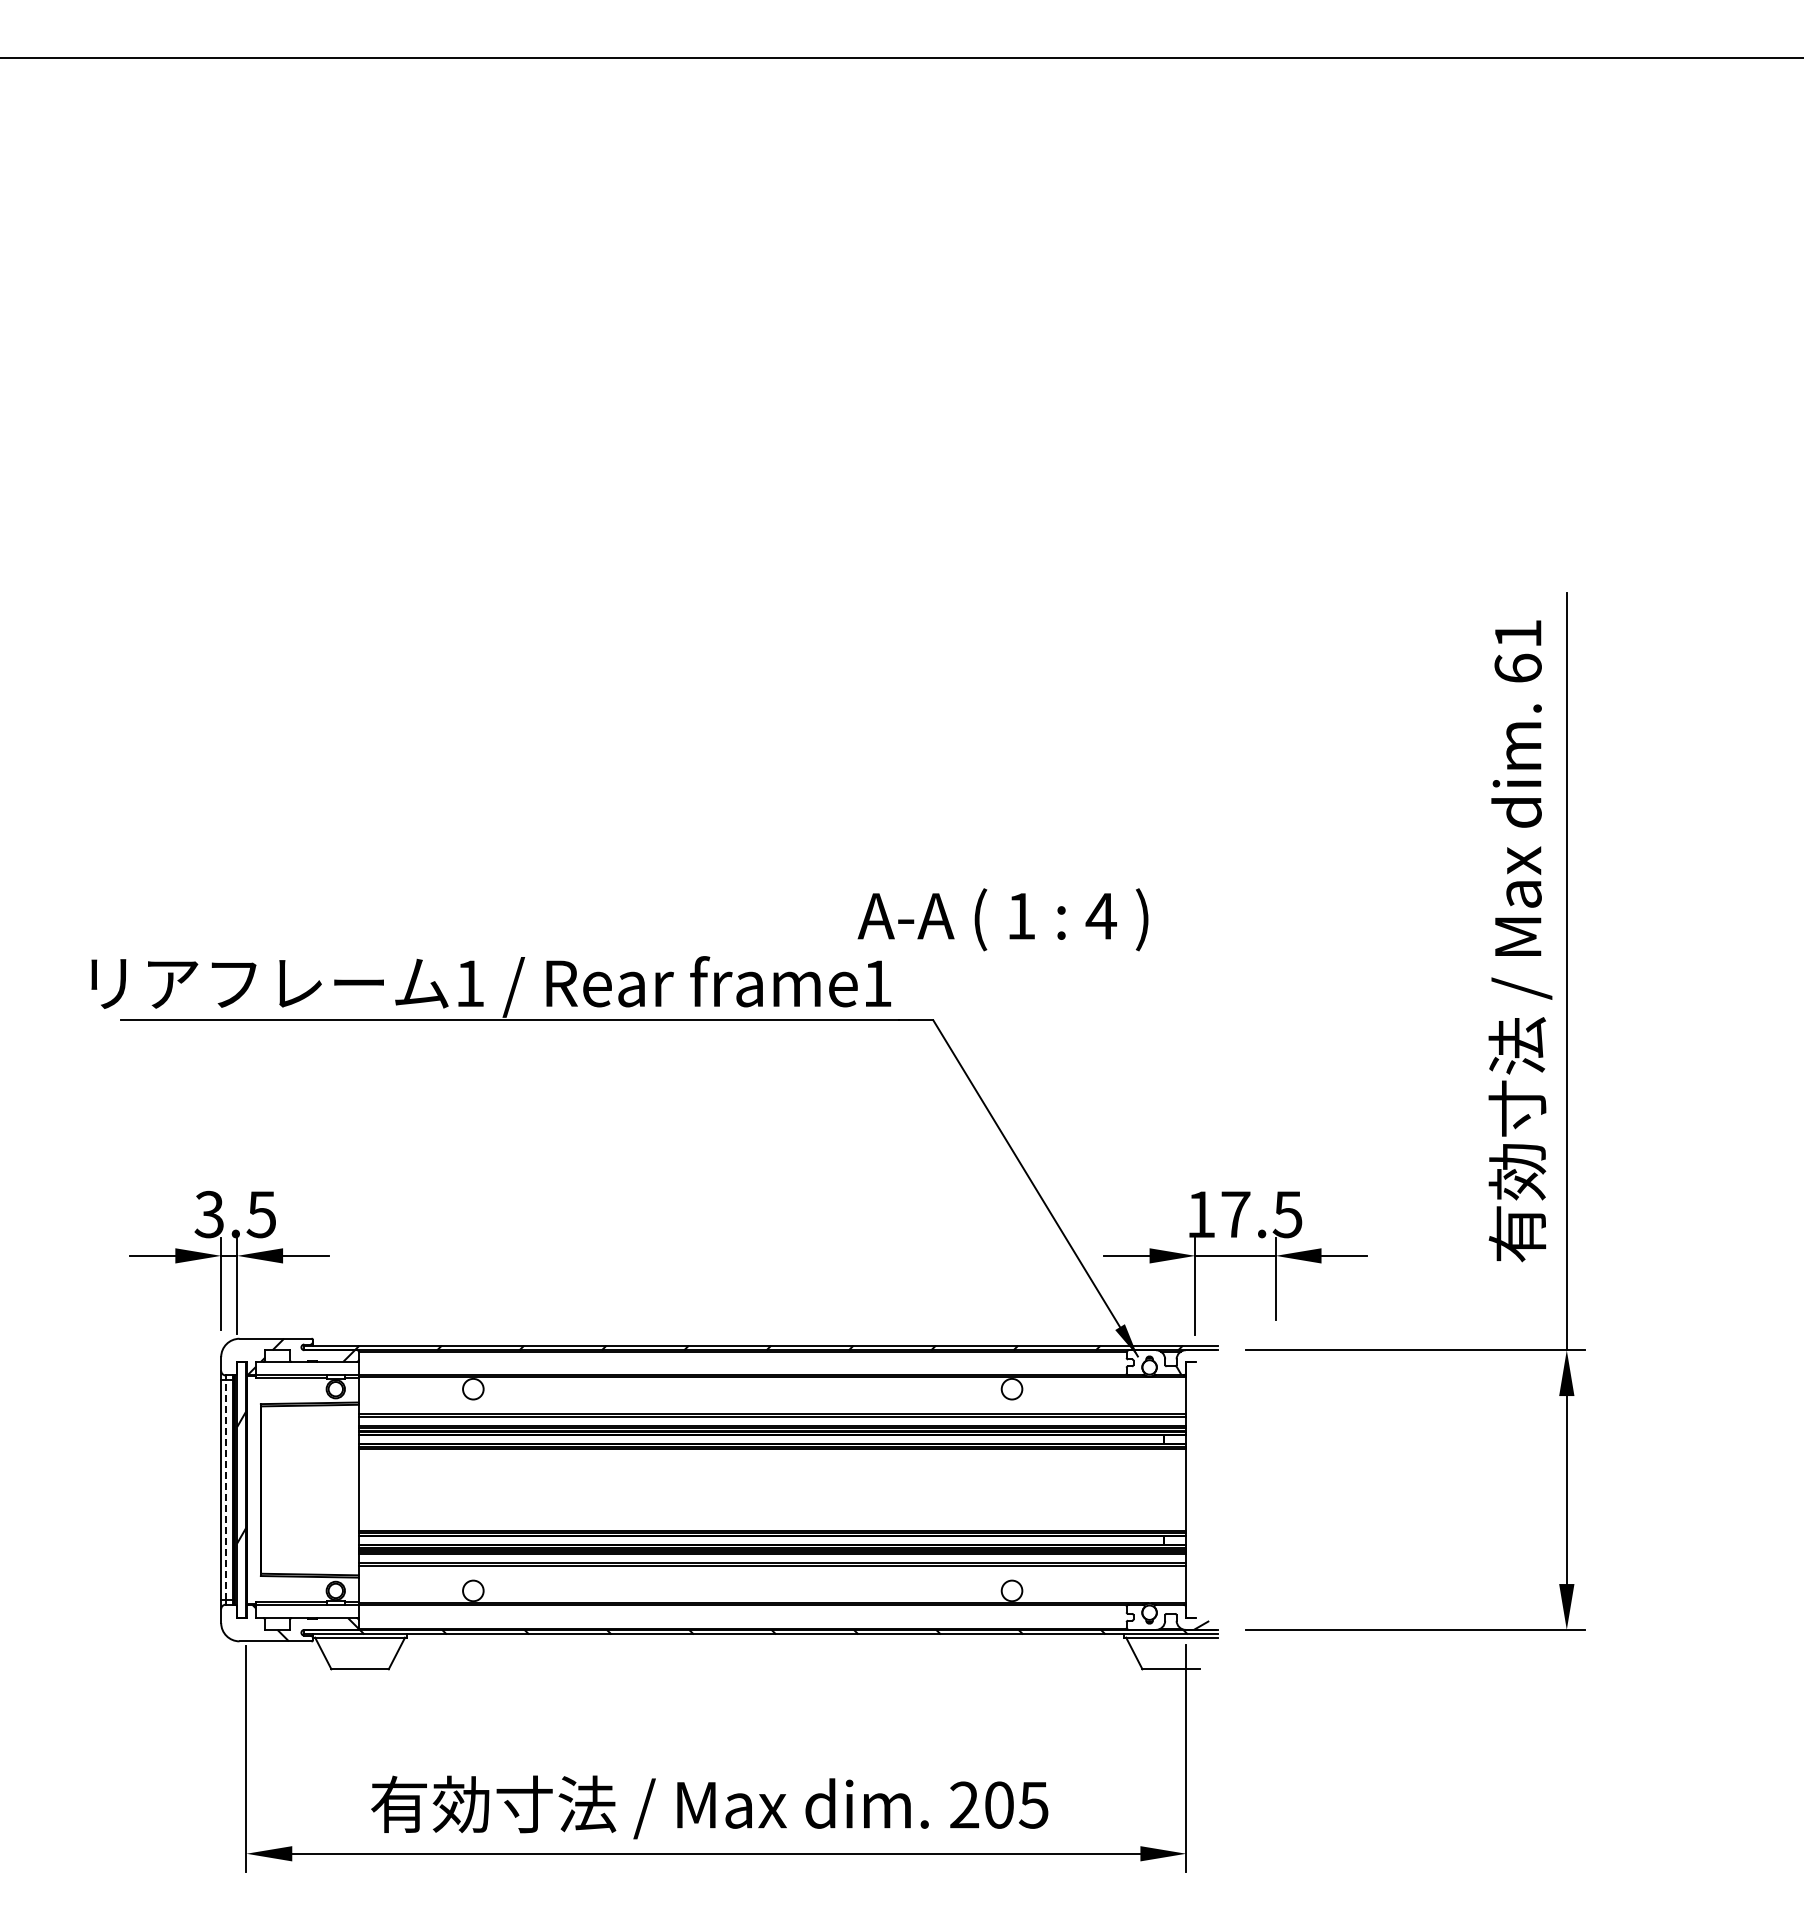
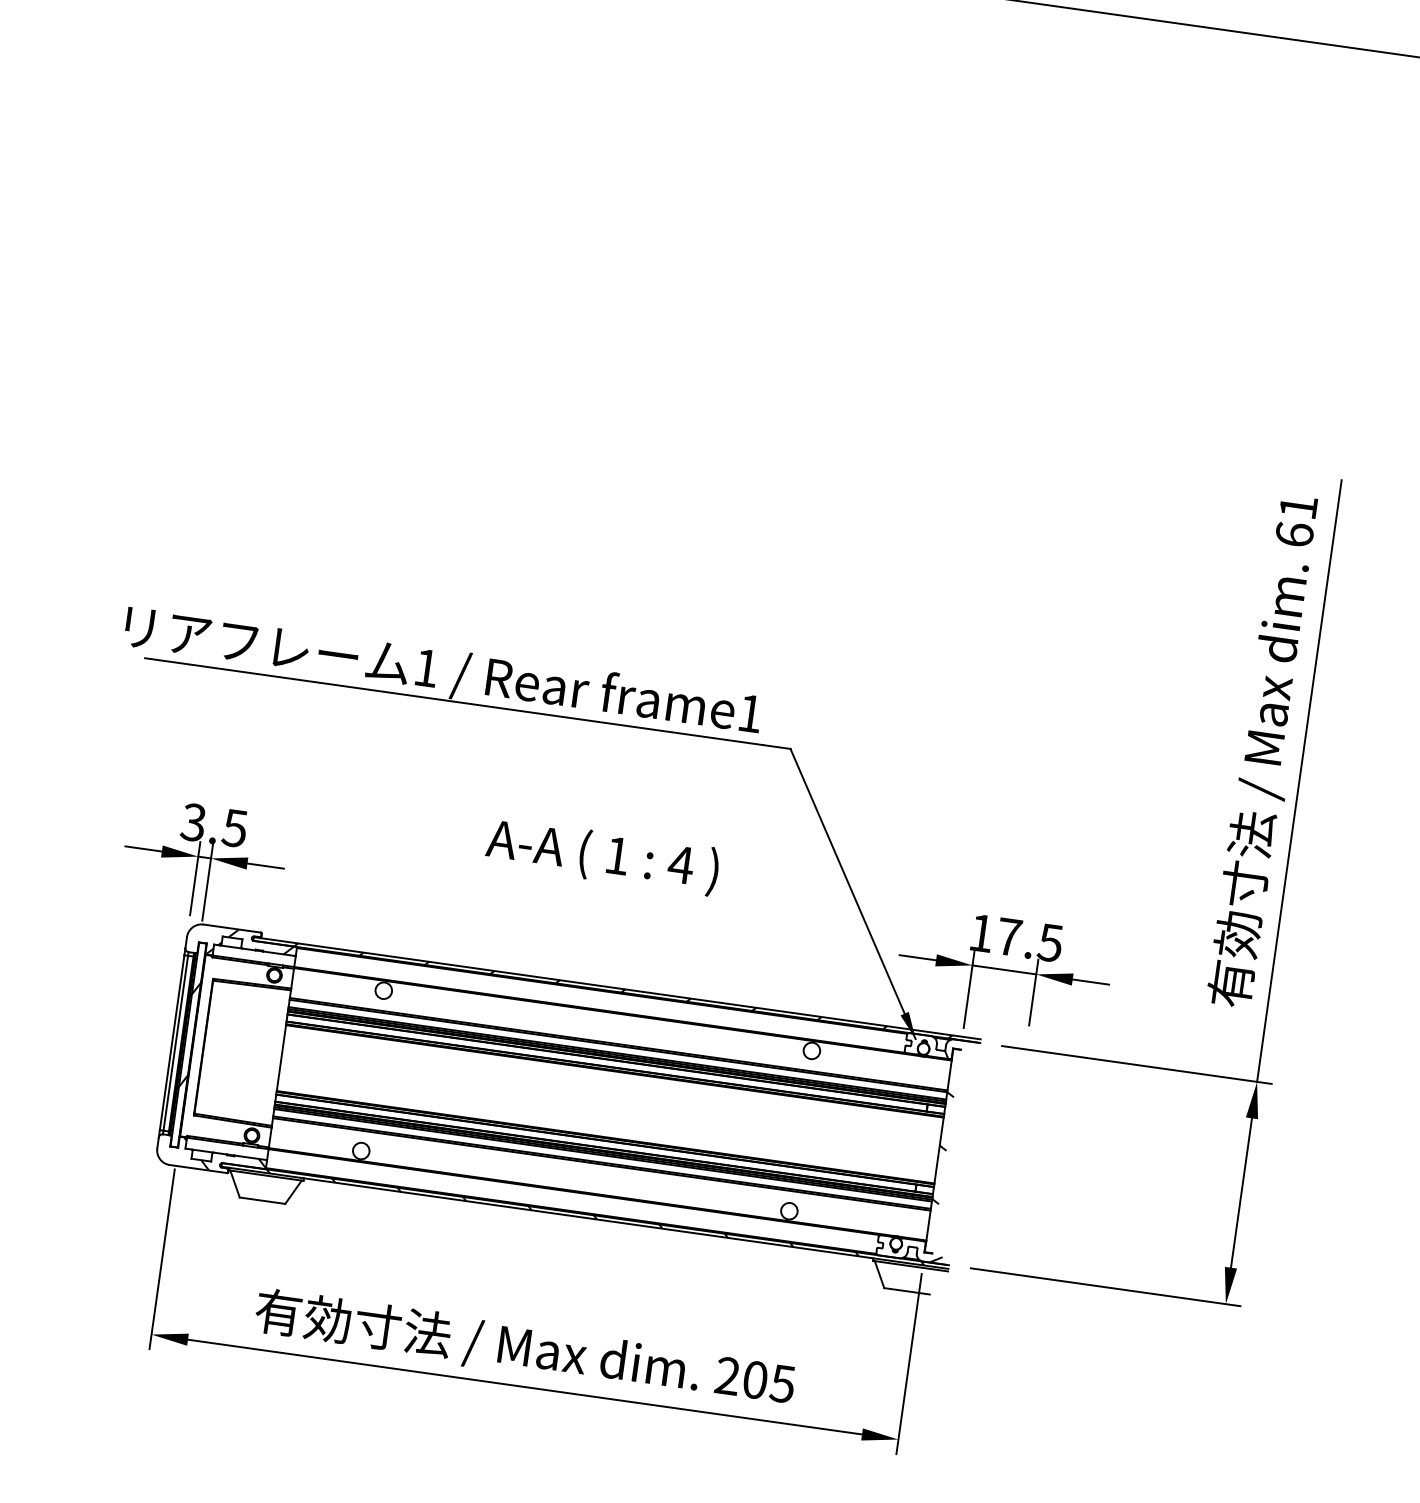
text: (1002, 919) -> (602, 856), moved
hatch: (1190, 1486) -> (942, 1148), added
line: (225, 1489) -> (175, 1042), dashed -> solid

